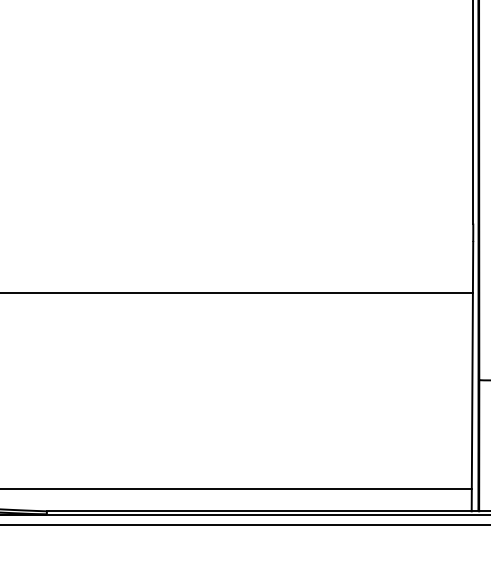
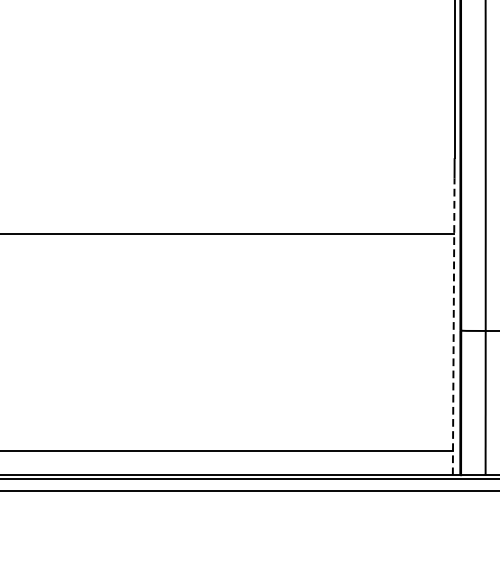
line: (472, 376) -> (453, 326), solid -> dashed

